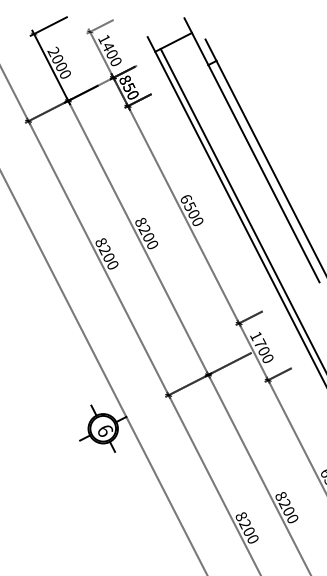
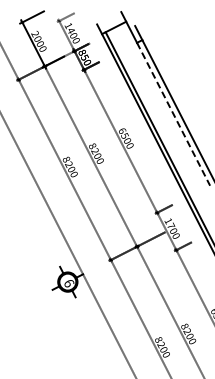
line: (263, 173) -> (173, 114), solid -> dashed

